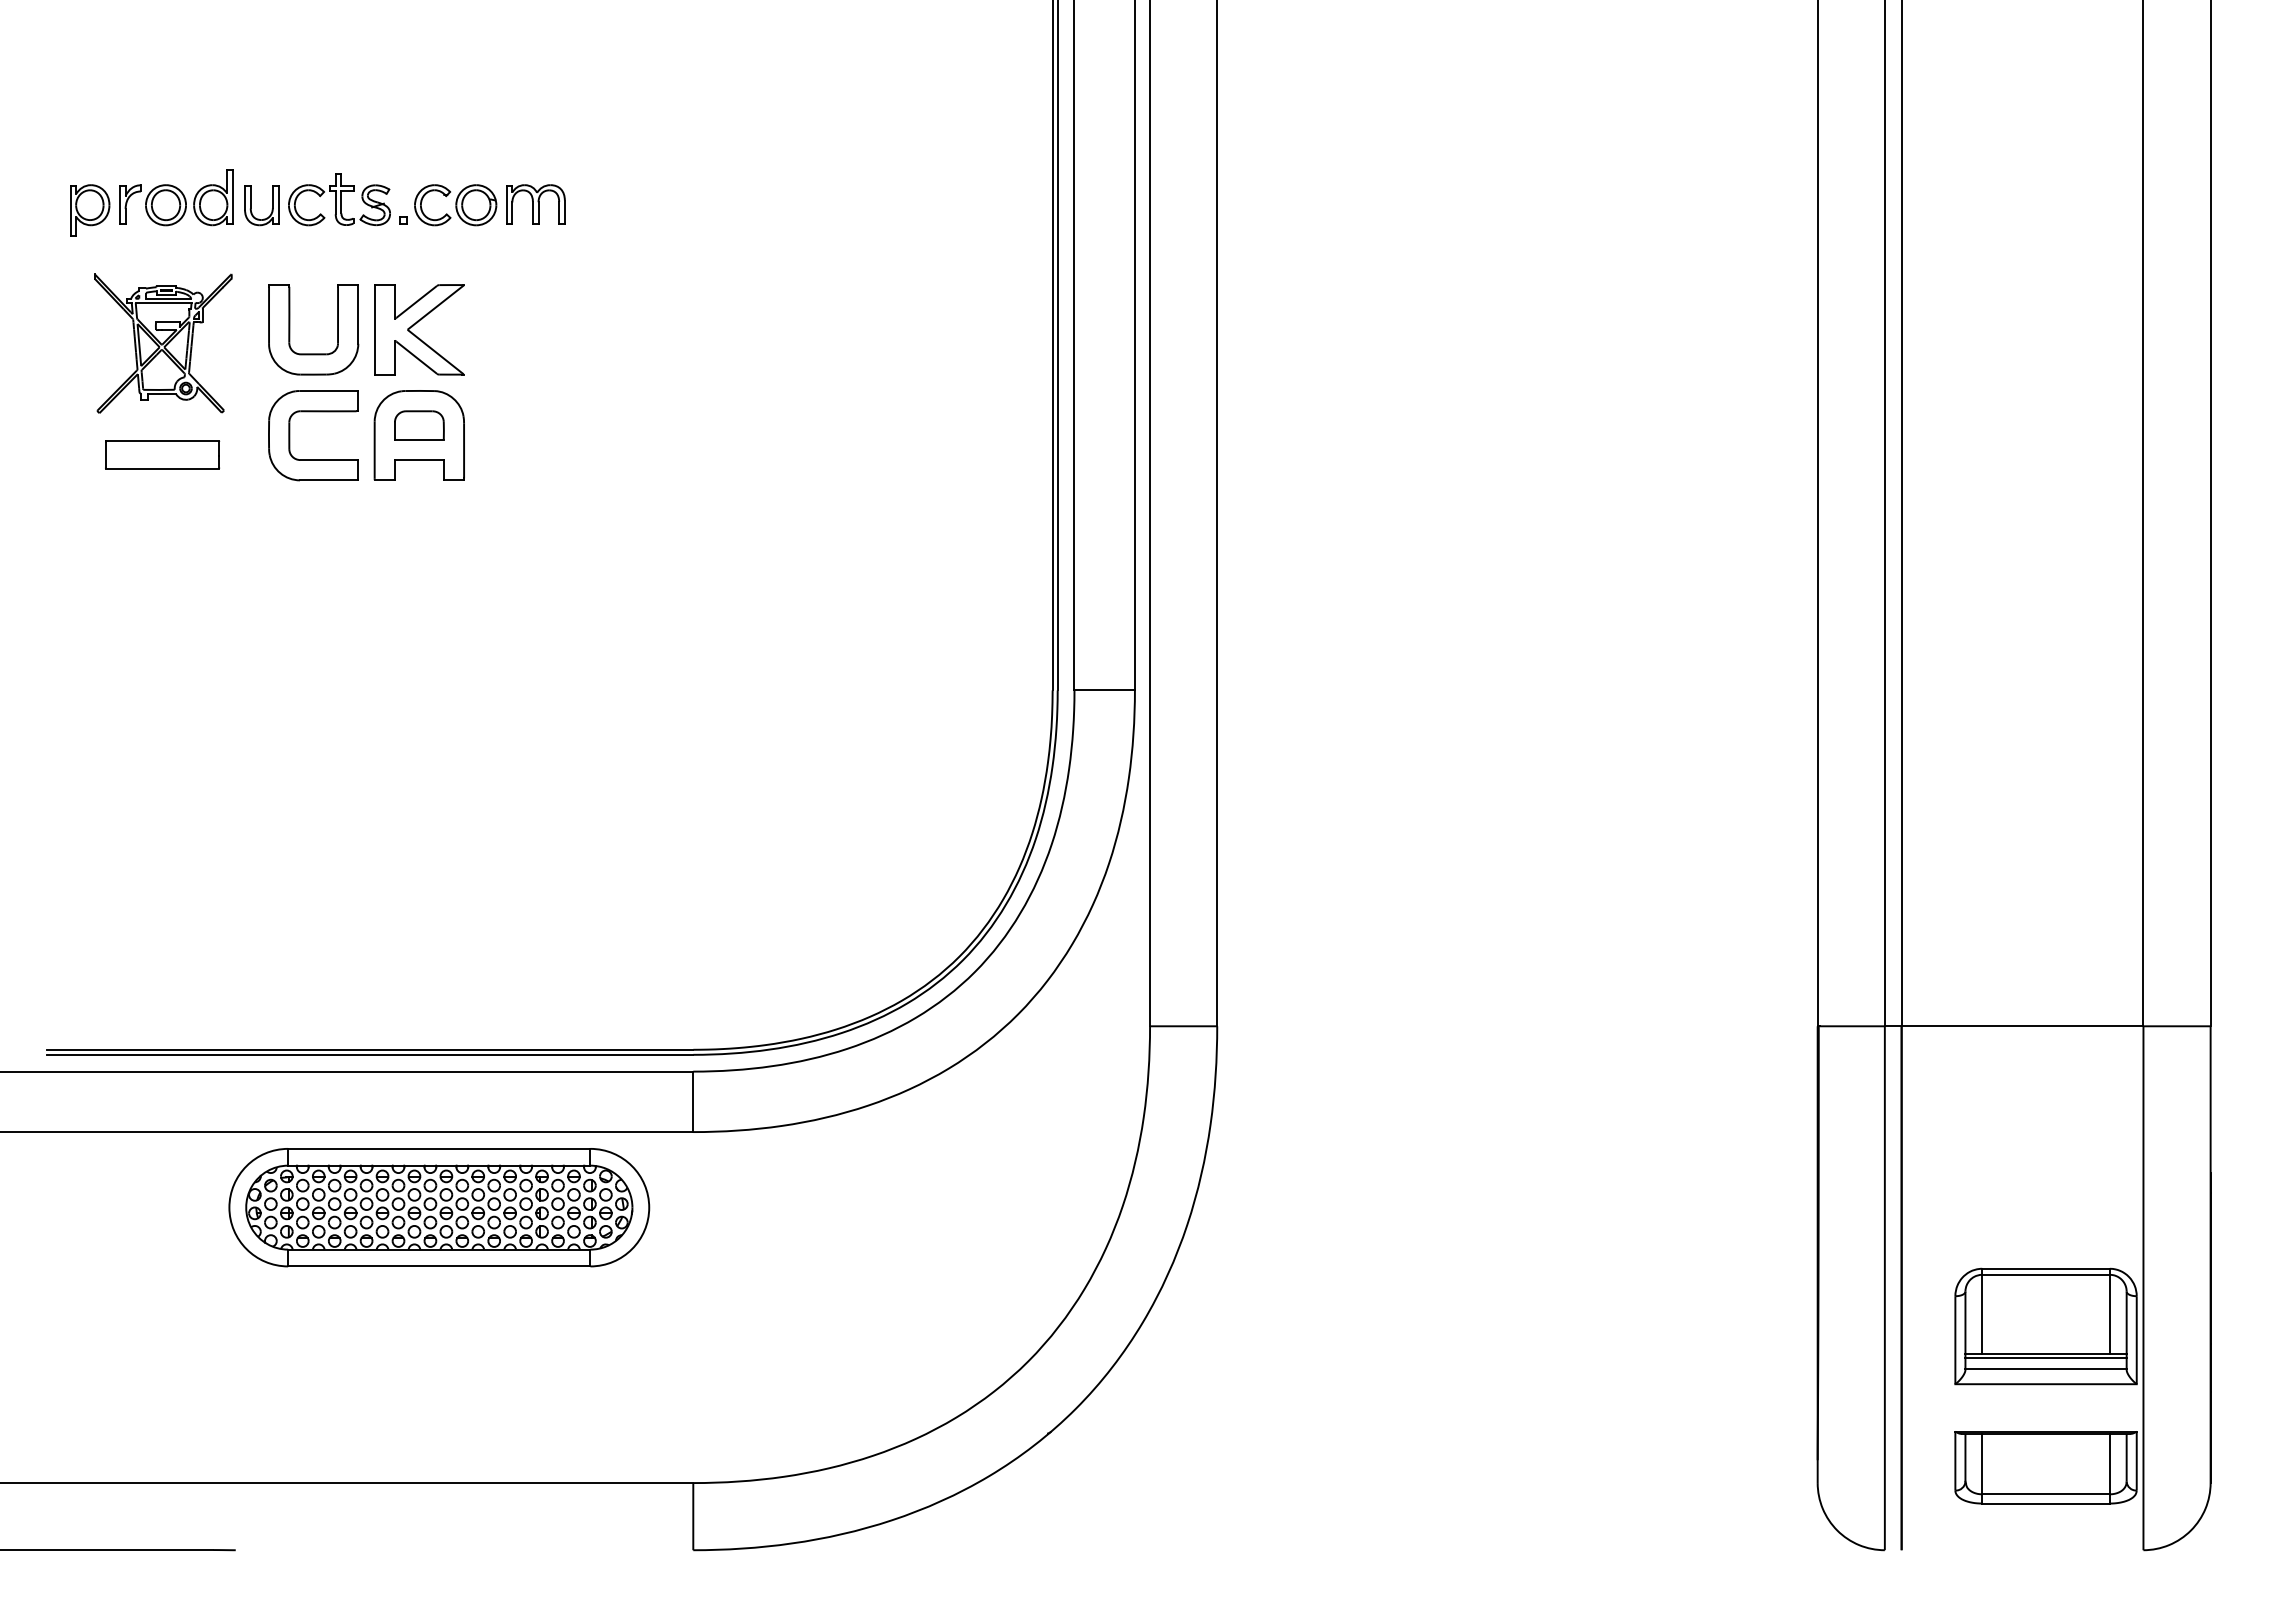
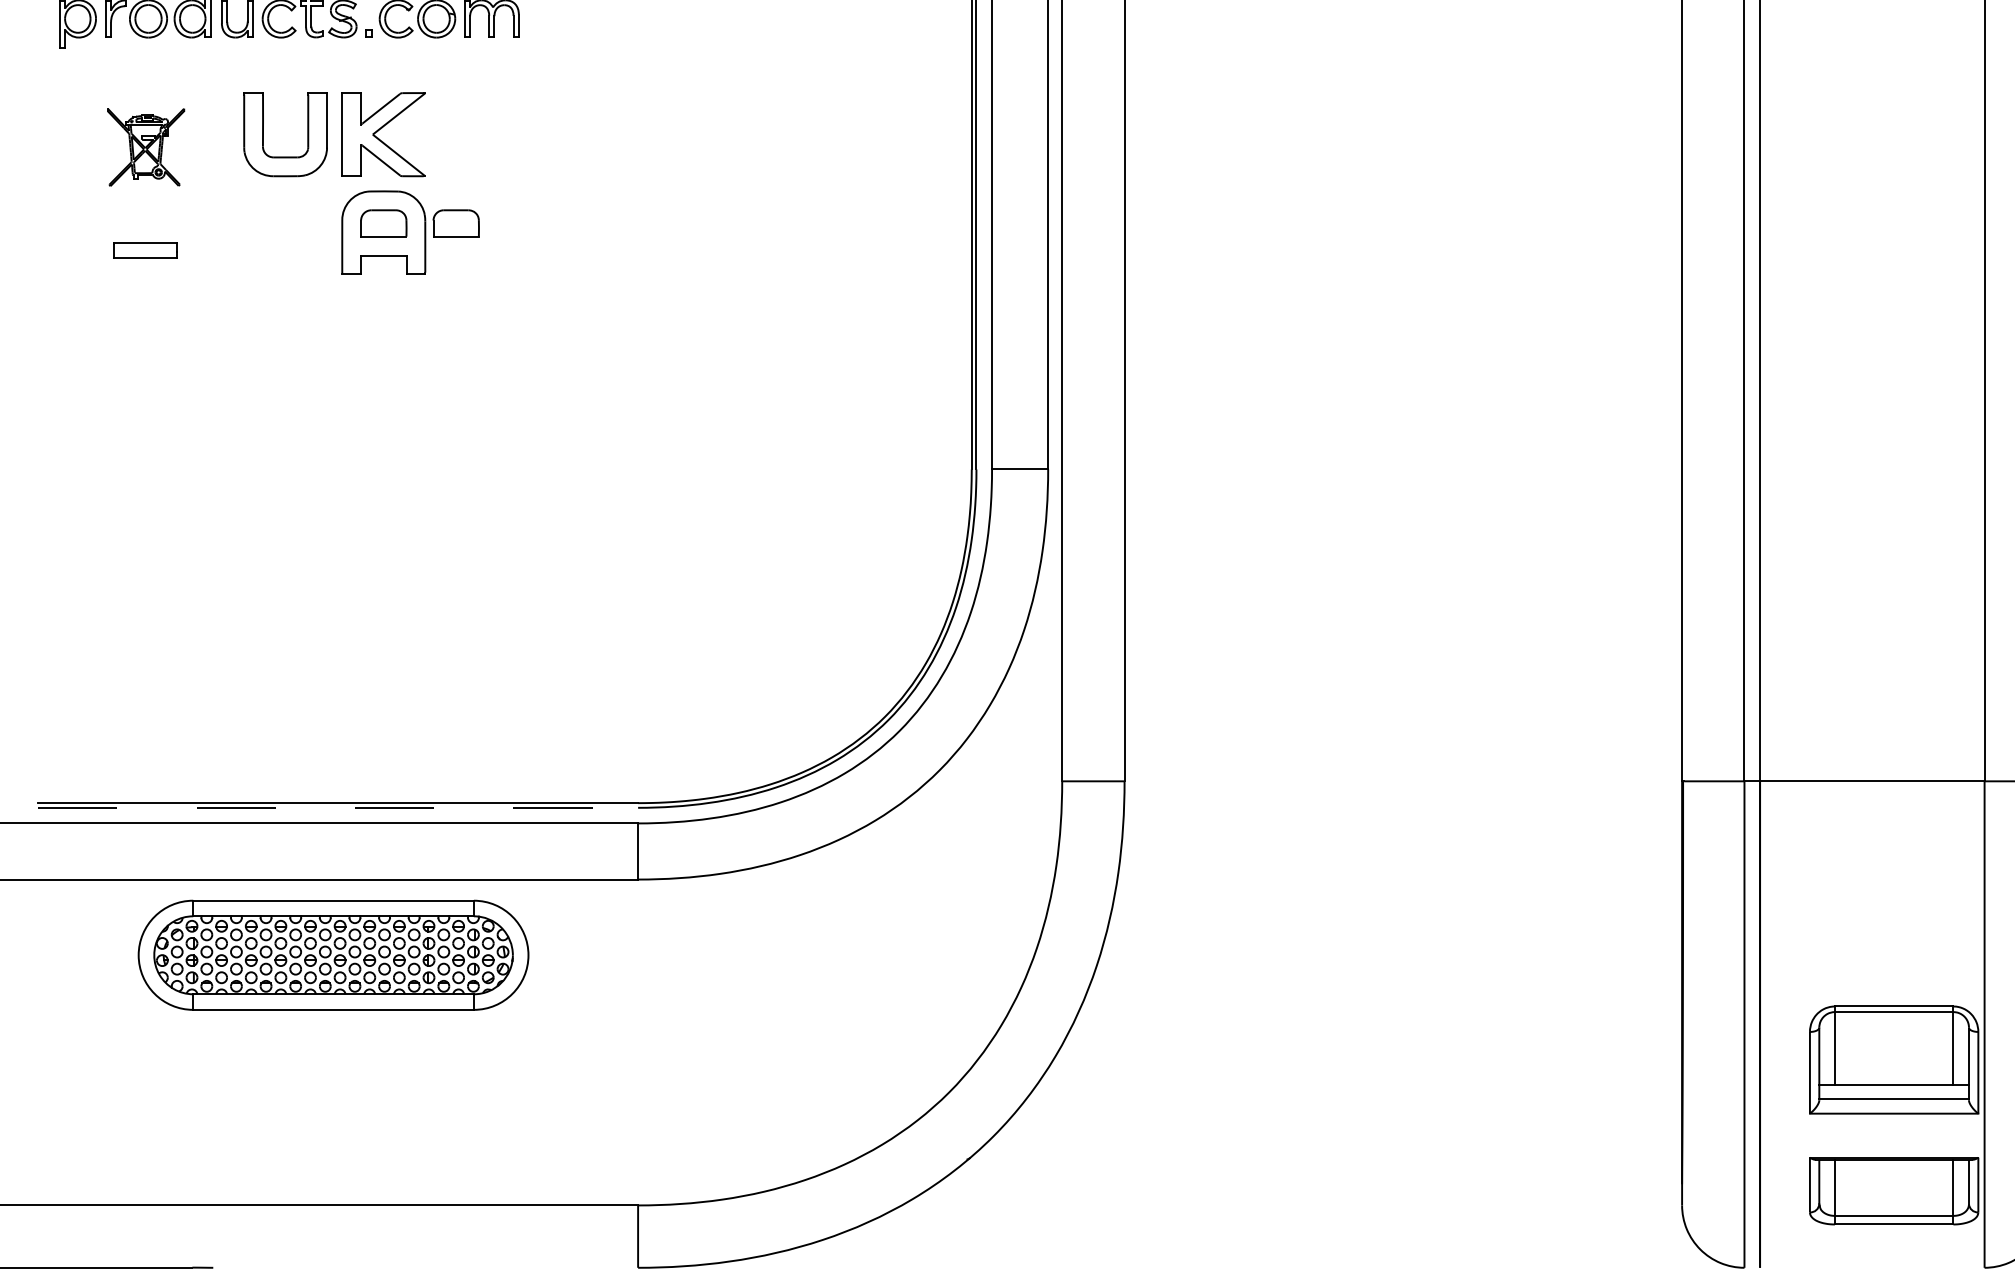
part: (163, 343) -> (146, 147), size x0.6
part: (313, 412) -> (285, 211), removed
part: (497, 425) -> (456, 223), added
part: (162, 454) -> (145, 250), size x0.6
line: (370, 1054) -> (338, 807), solid -> dashed
part: (439, 1207) -> (333, 955), moved
line: (2045, 1358) -> (1893, 1089), removed

